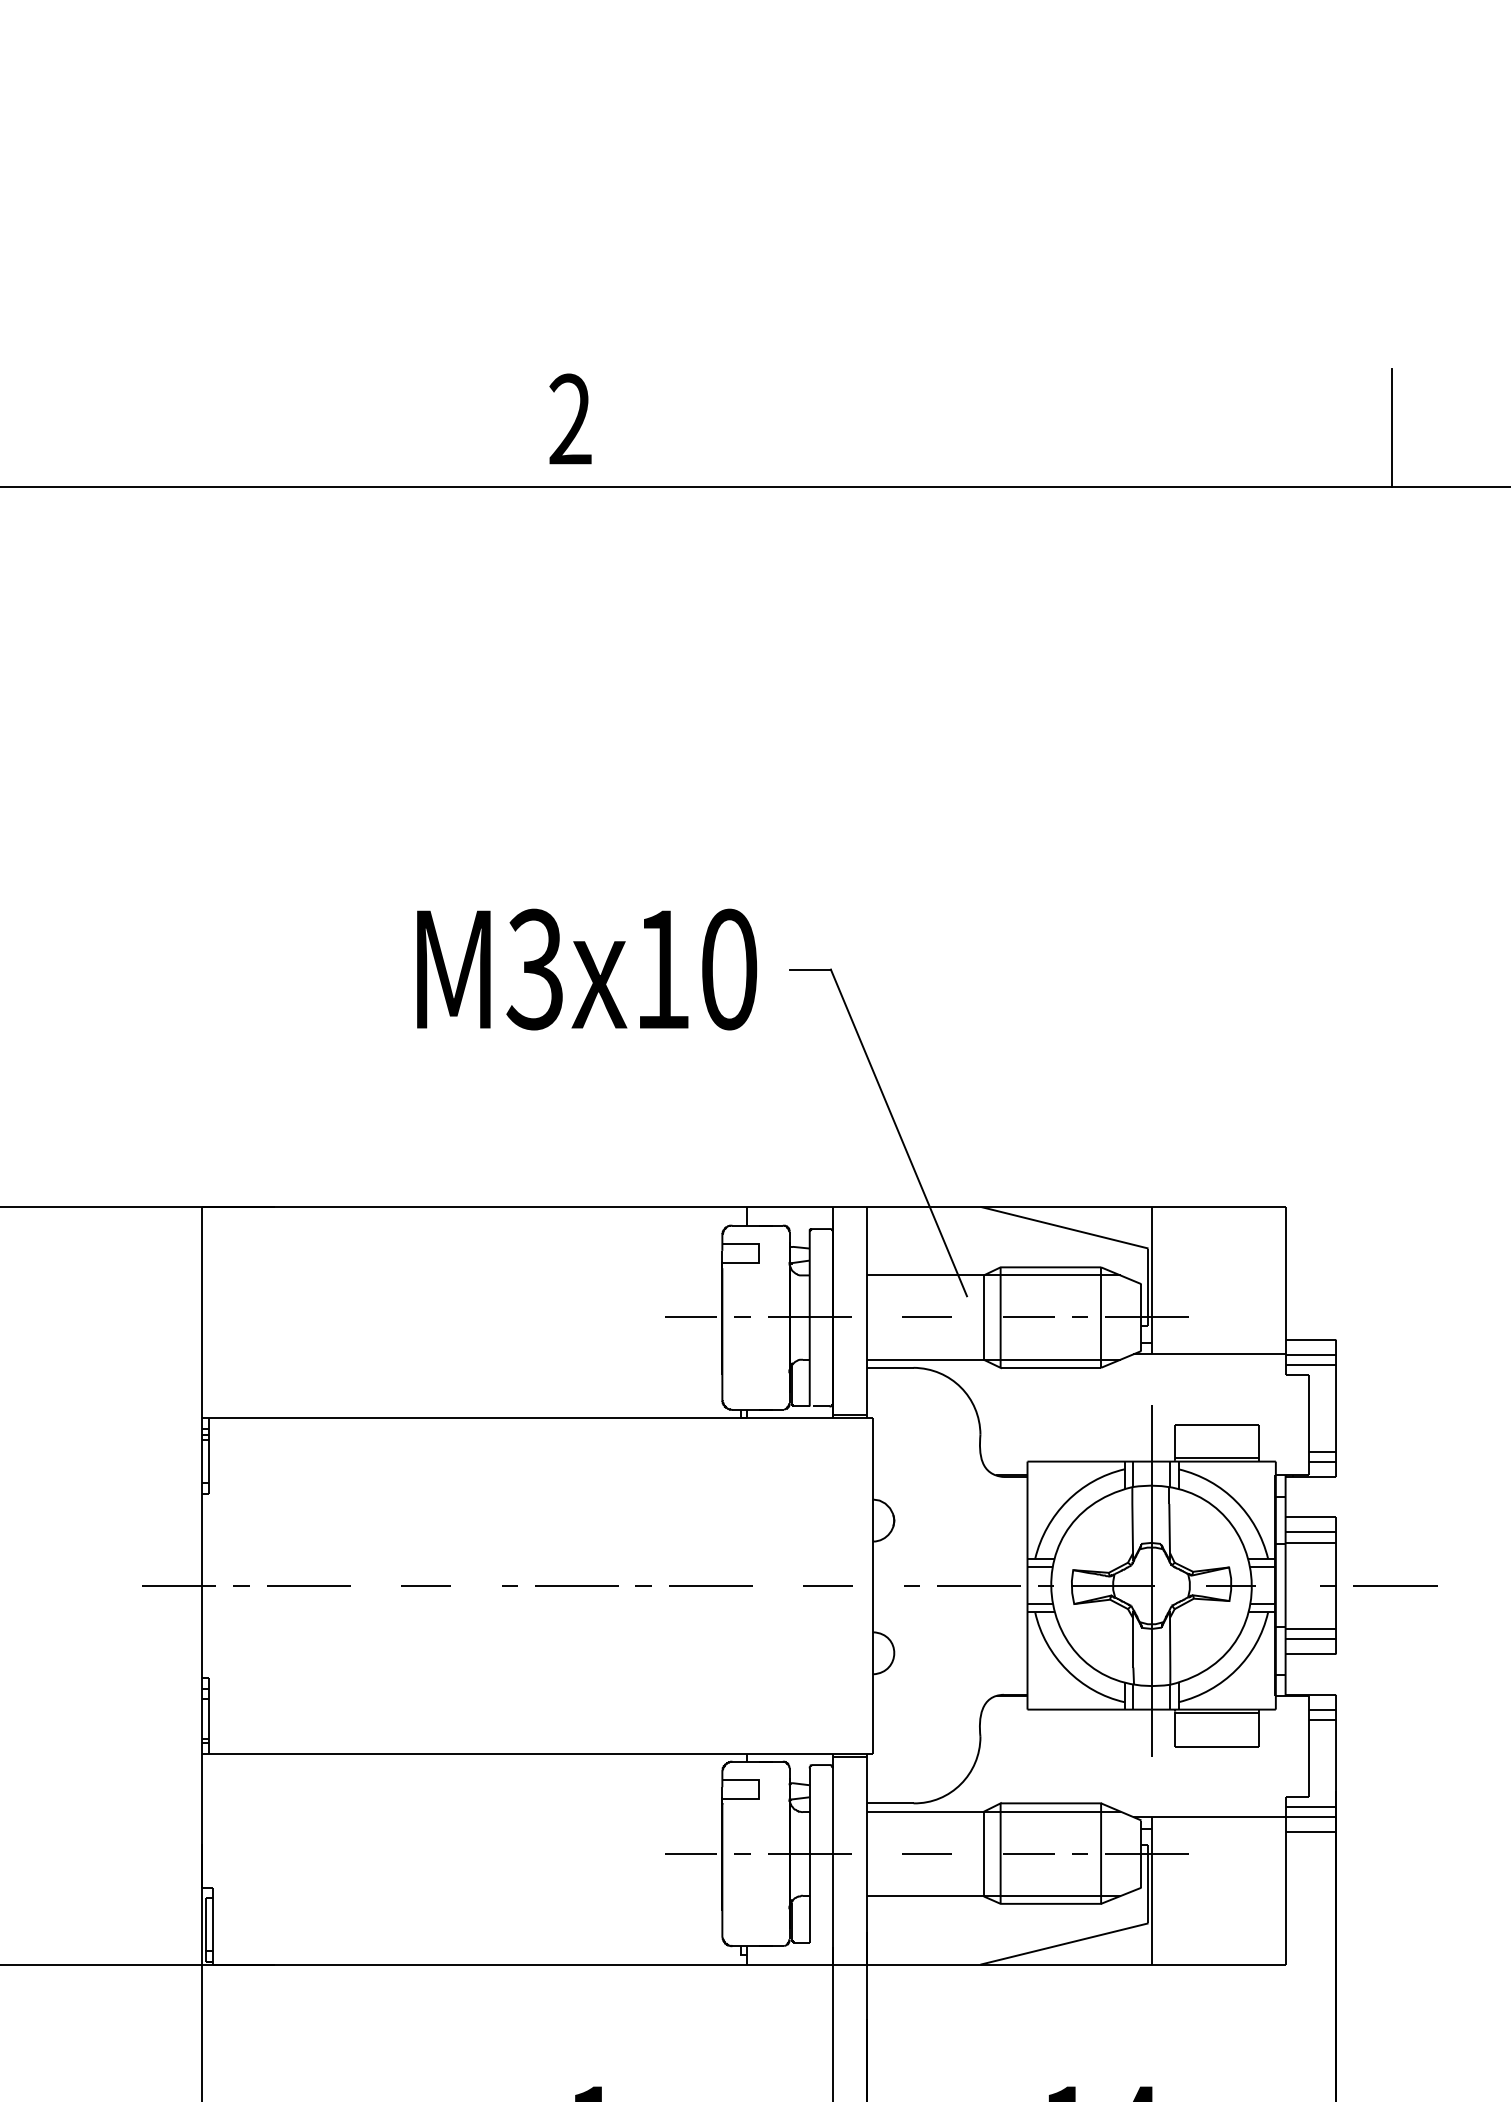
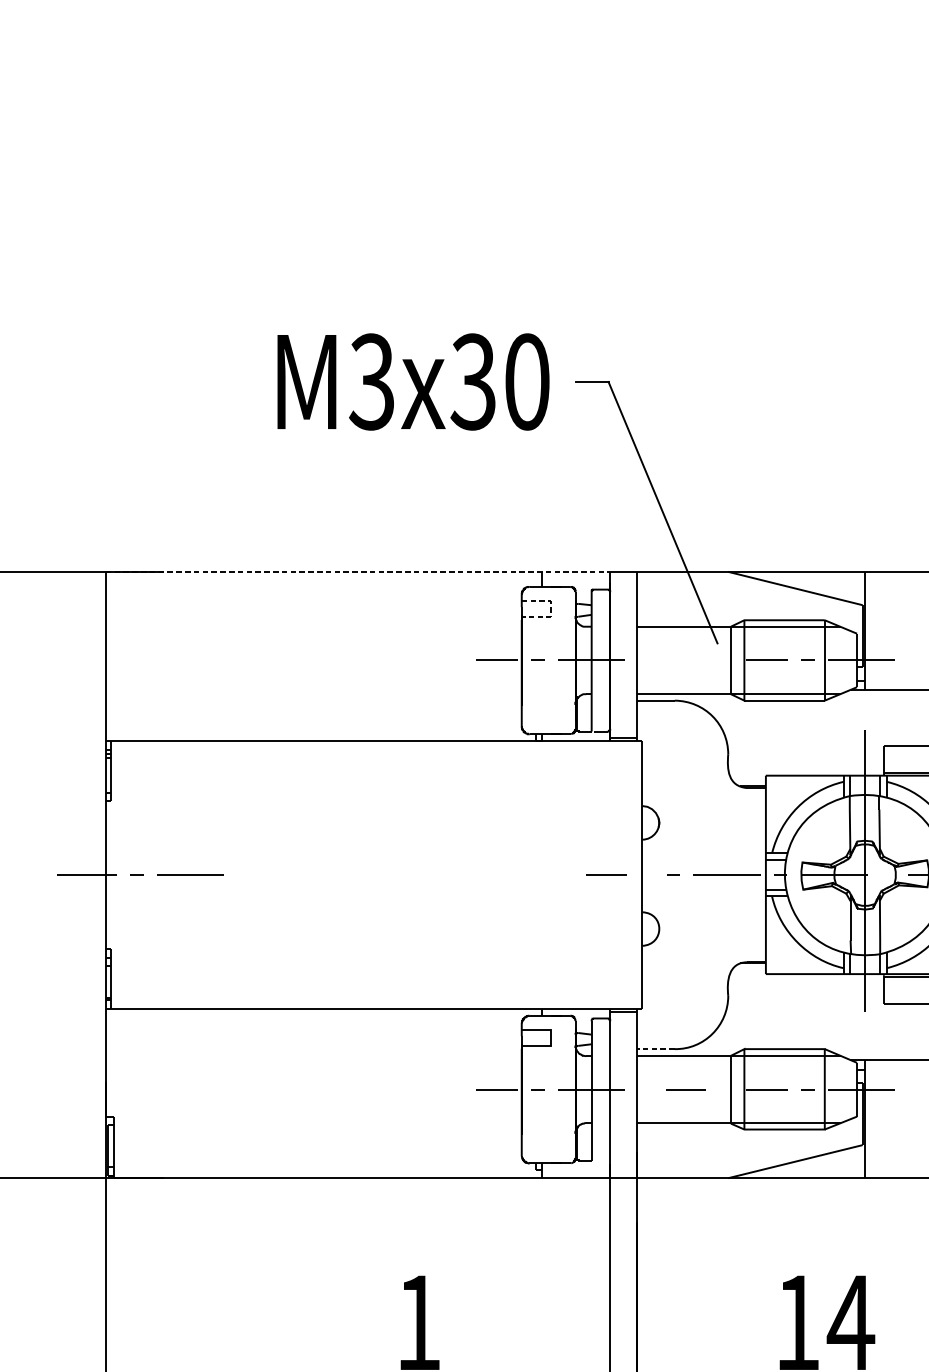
text: (661, 969) -> (473, 381), M3x10 -> M3x30
line: (518, 1206) -> (358, 571), solid -> dashed
line: (759, 1253) -> (551, 609), solid -> dashed
line: (926, 1316) -> (685, 659), removed
line: (425, 1585) -> (284, 874), removed
line: (635, 1585) -> (452, 874), removed
line: (890, 1803) -> (656, 1049), solid -> dashed

